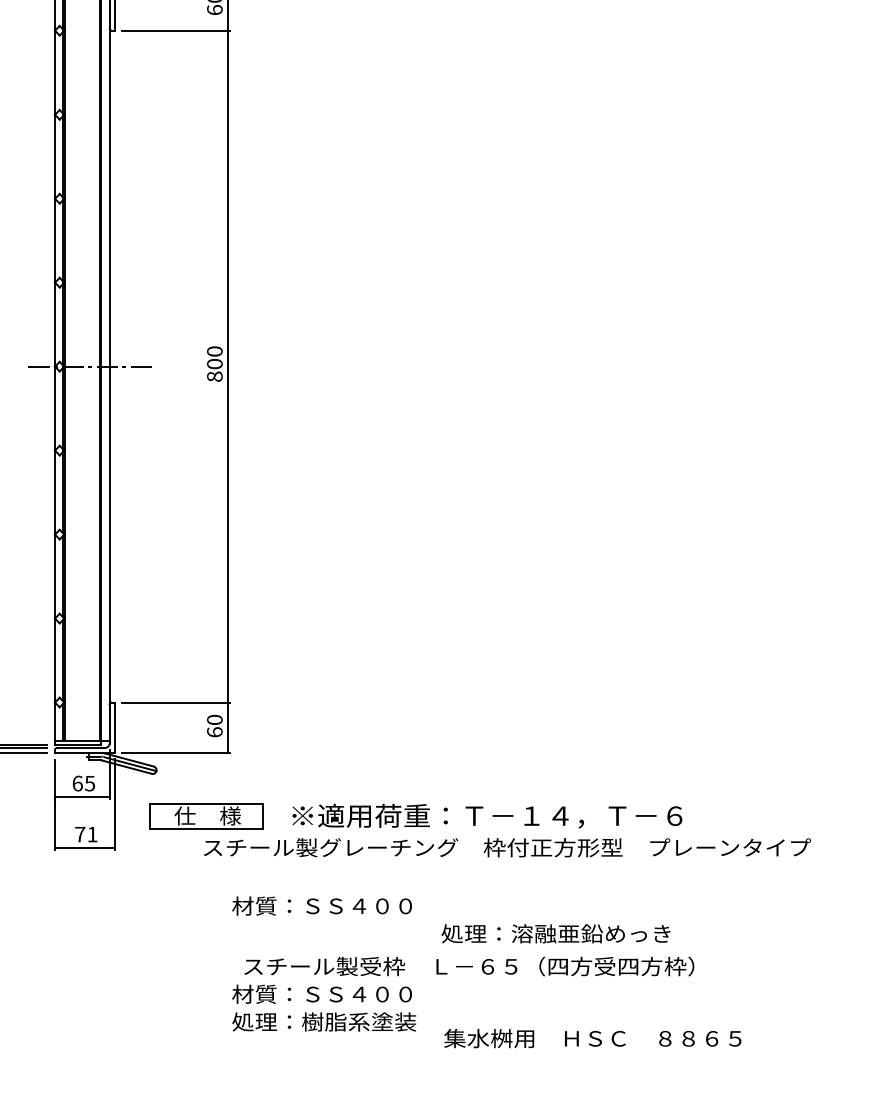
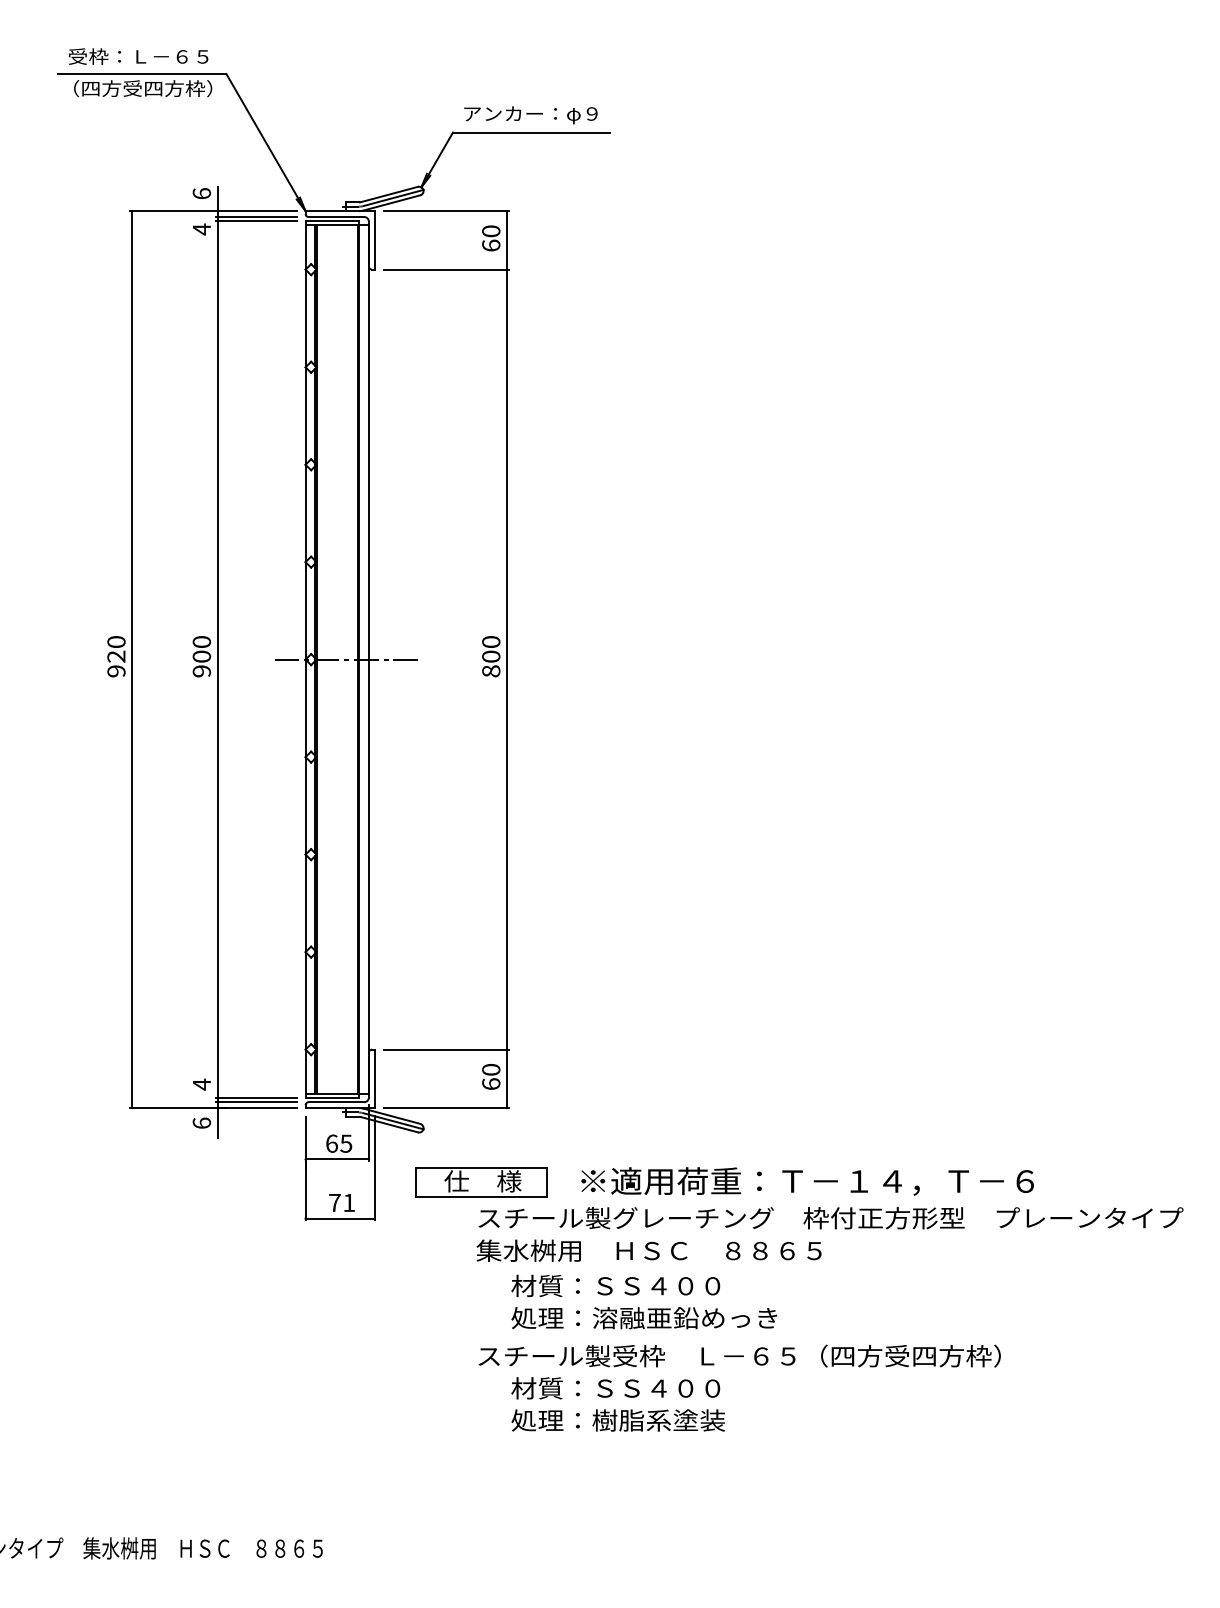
text: (555, 934) -> (643, 1318), moved
text: (469, 966) -> (739, 1355), moved
text: (592, 1038) -> (648, 1250), moved

